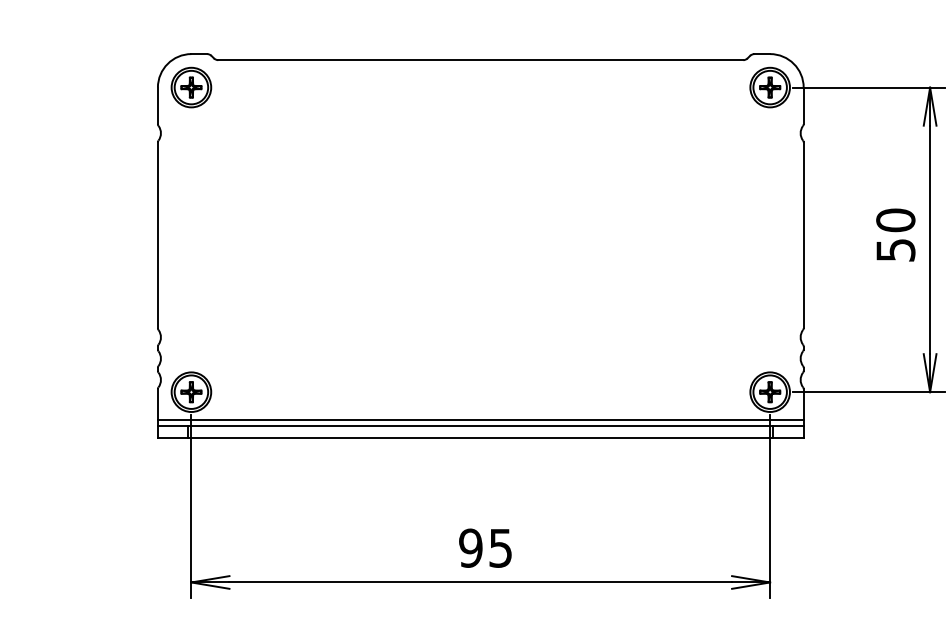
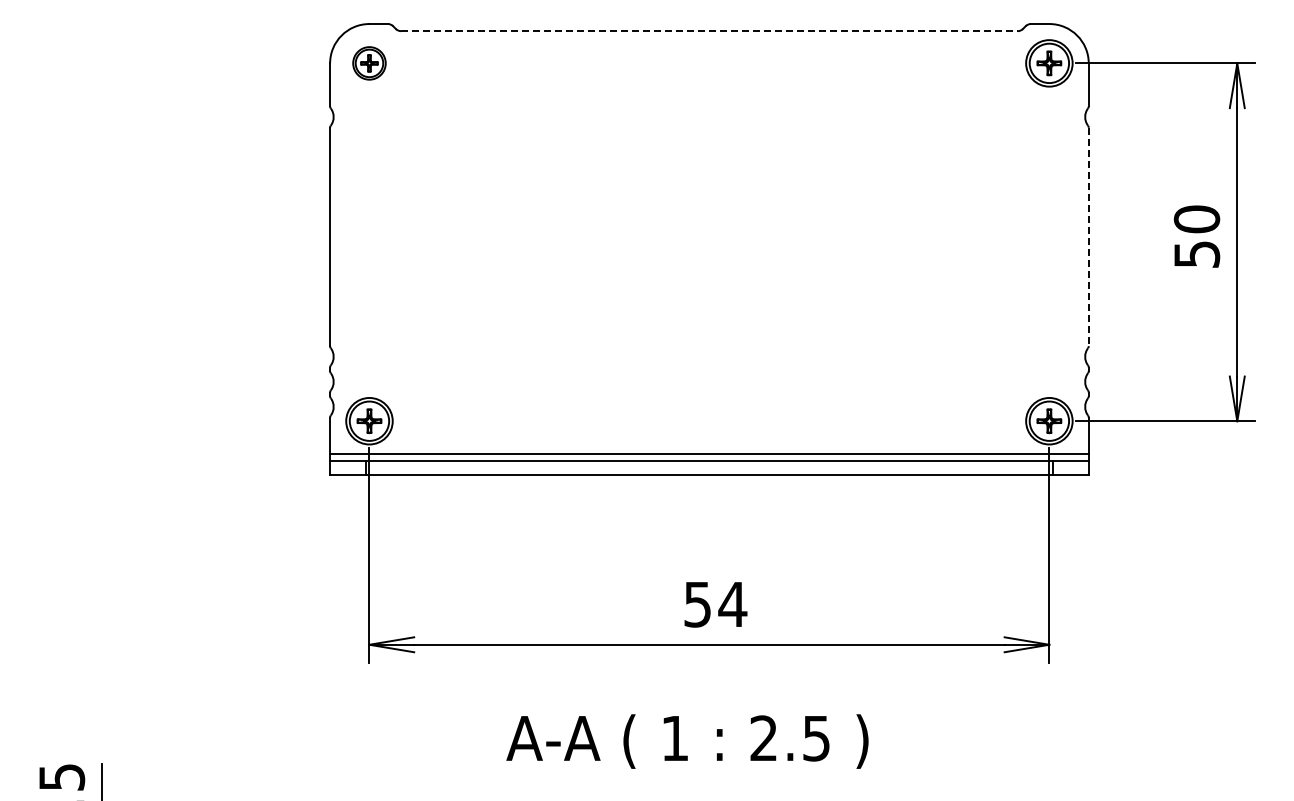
line: (480, 60) -> (709, 31), solid -> dashed
part: (191, 87) -> (369, 63), size x0.7
line: (803, 235) -> (1088, 237), solid -> dashed
text: (485, 548) -> (715, 604), 95 -> 54

